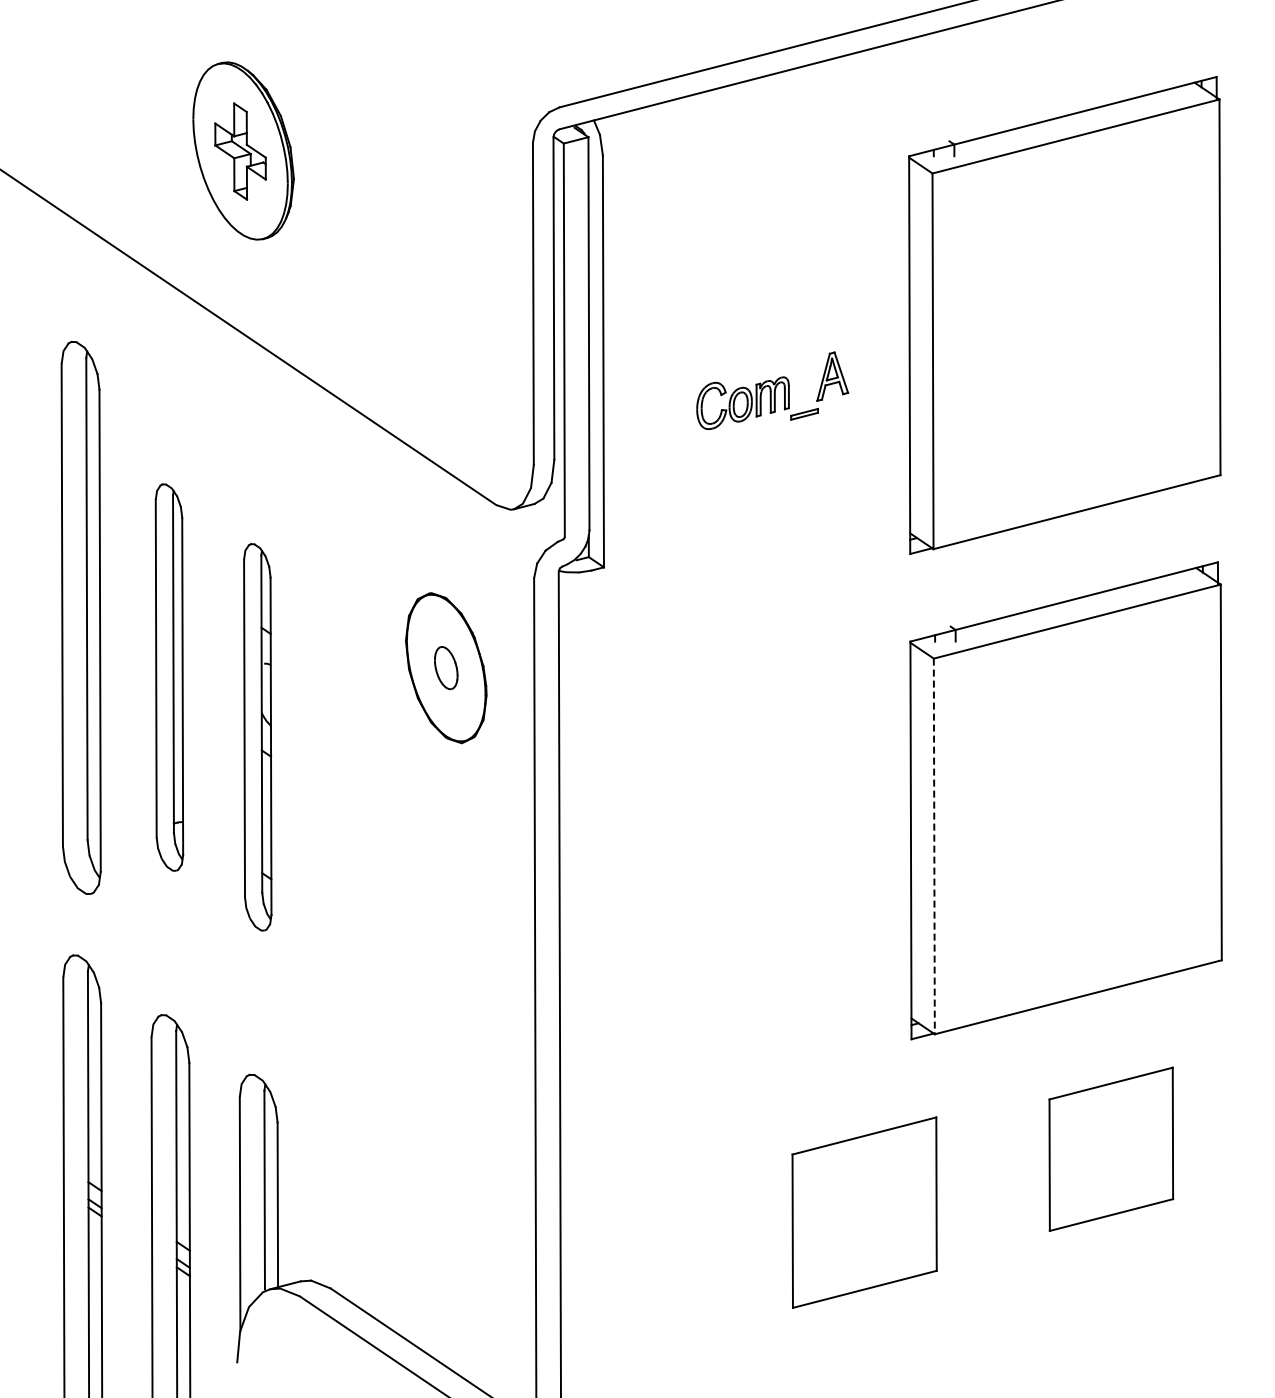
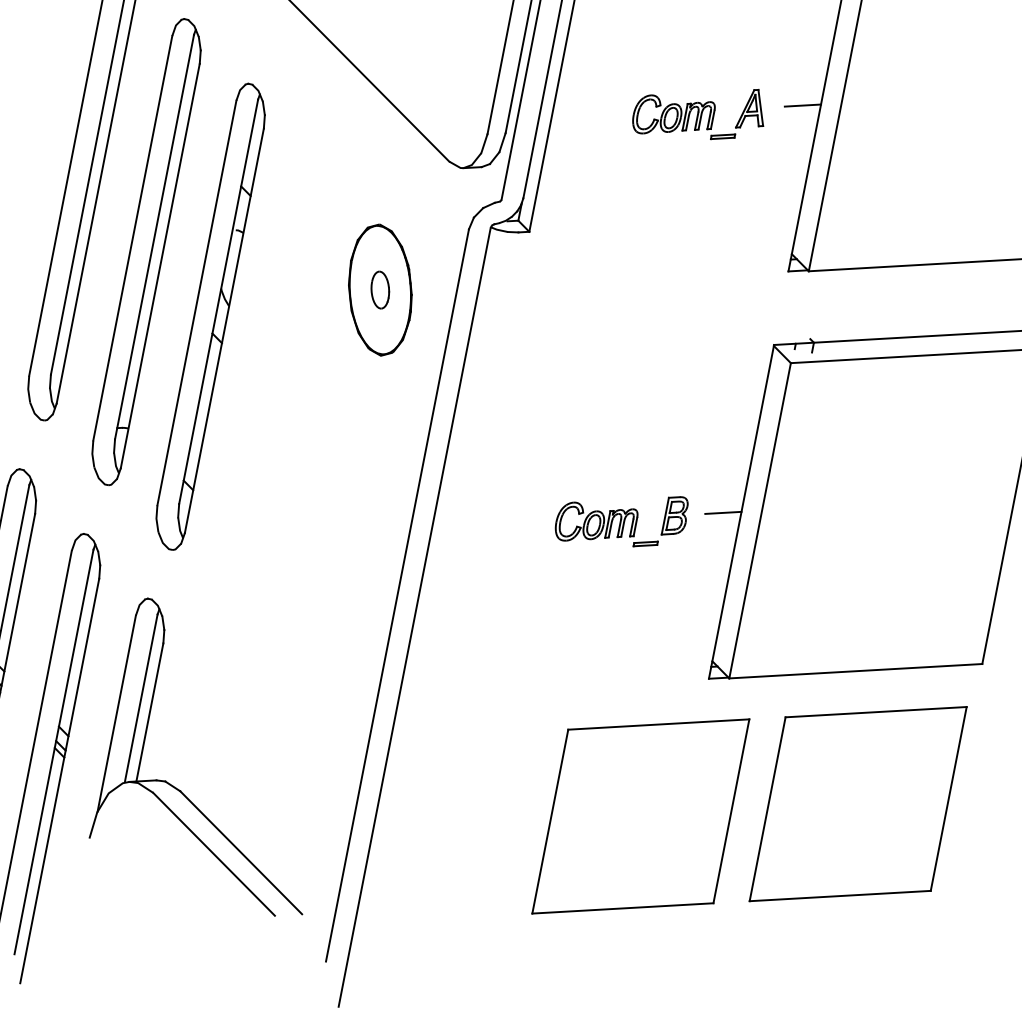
line: (888, 360) -> (802, 105), added
part: (169, 677) -> (146, 252), size x1.43
part: (257, 737) -> (210, 316), size x1.43
line: (889, 845) -> (722, 512), added
line: (934, 846) -> (760, 520), dashed -> solid
part: (775, 875) -> (622, 518), added
part: (1111, 1149) -> (858, 804), size x1.67
part: (864, 1212) -> (640, 816), size x1.43

